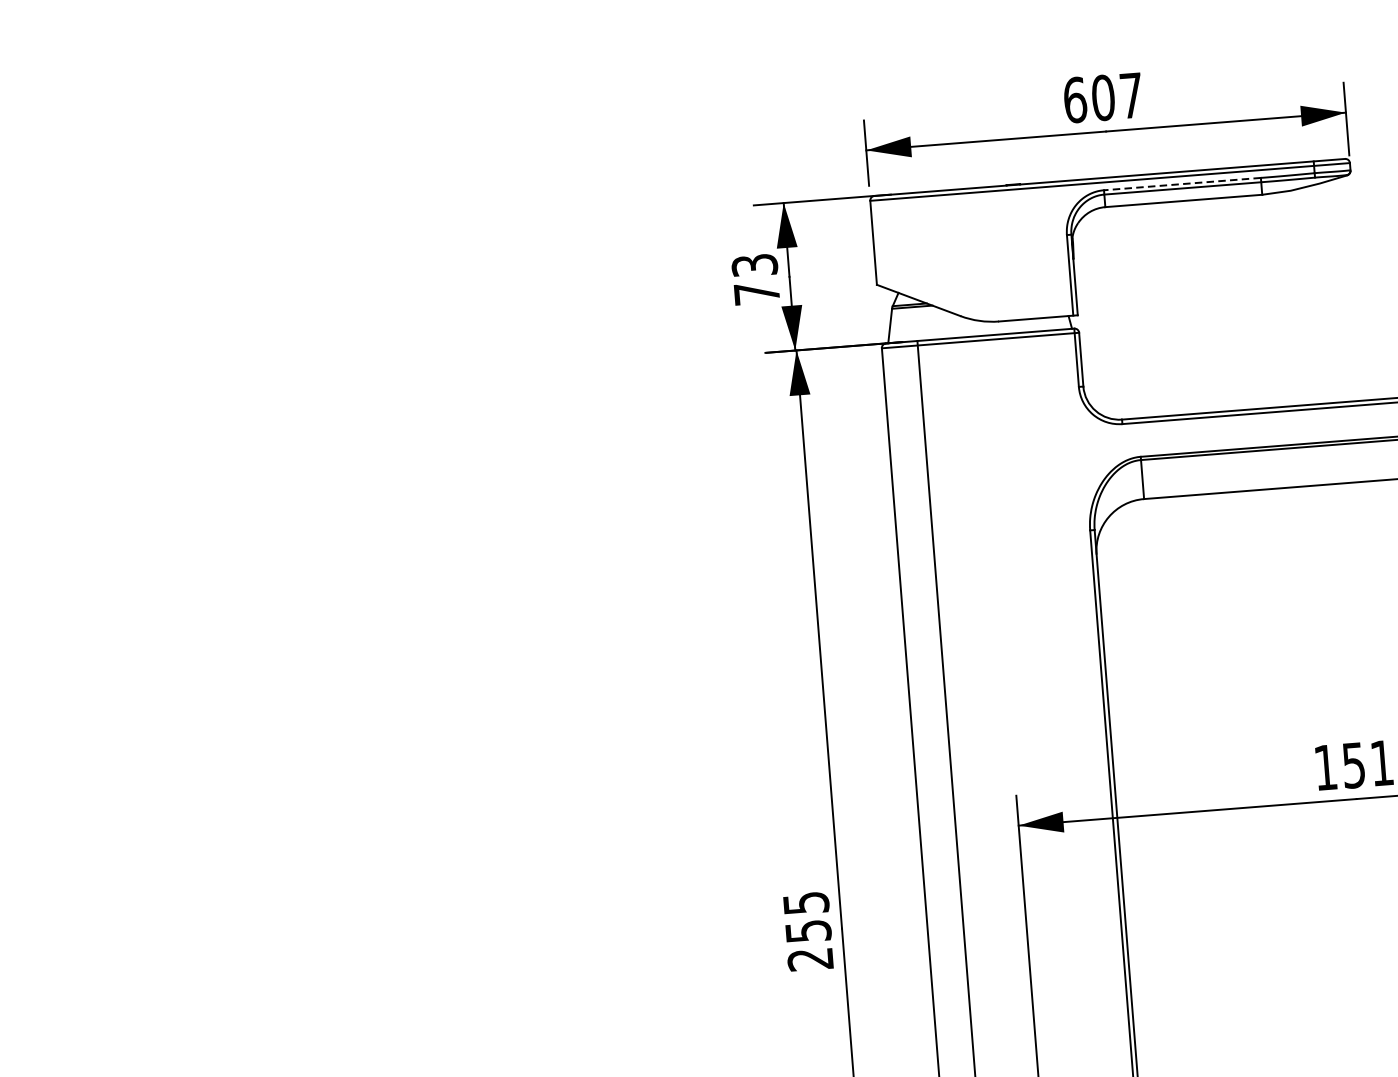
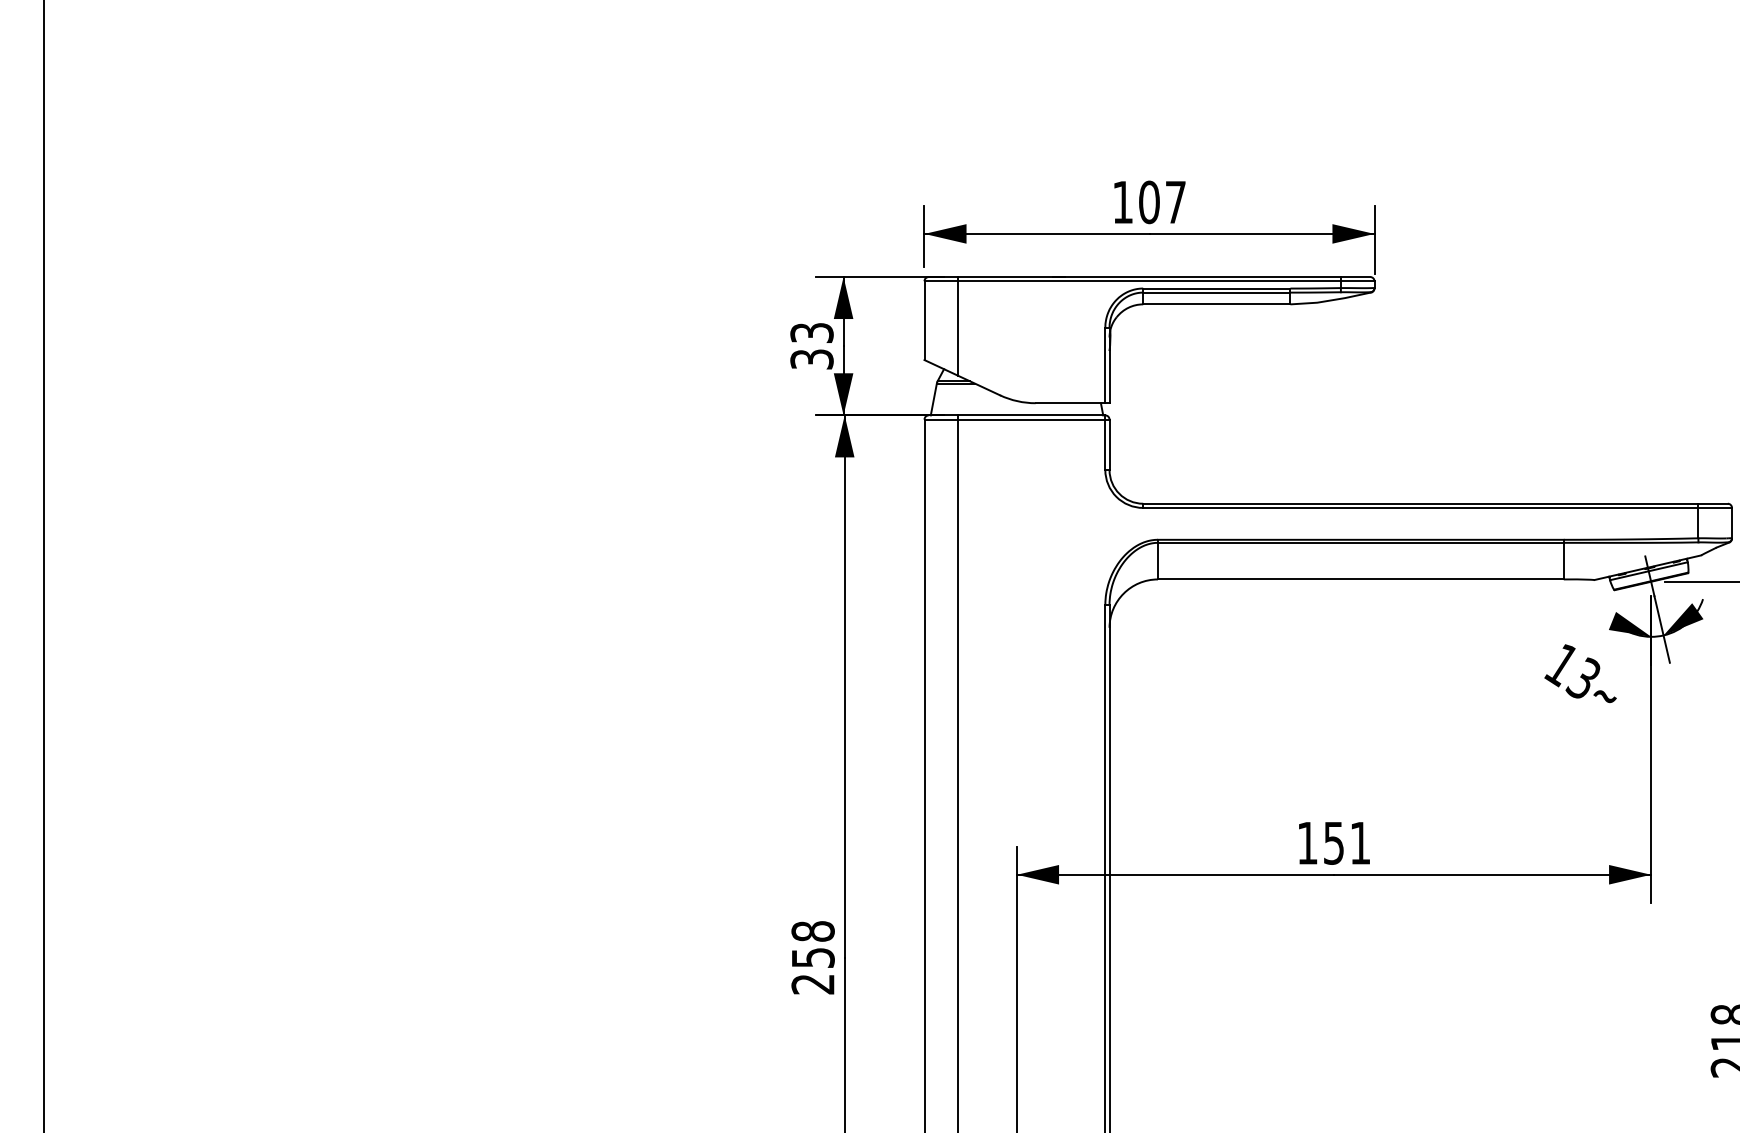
text: (1074, 100) -> (1122, 202), 607 -> 107
line: (1182, 184) -> (1216, 288), dashed -> solid
line: (910, 246) -> (958, 326), added
text: (756, 293) -> (811, 359), 73 -> 33
text: (805, 903) -> (812, 931), 255 -> 258

